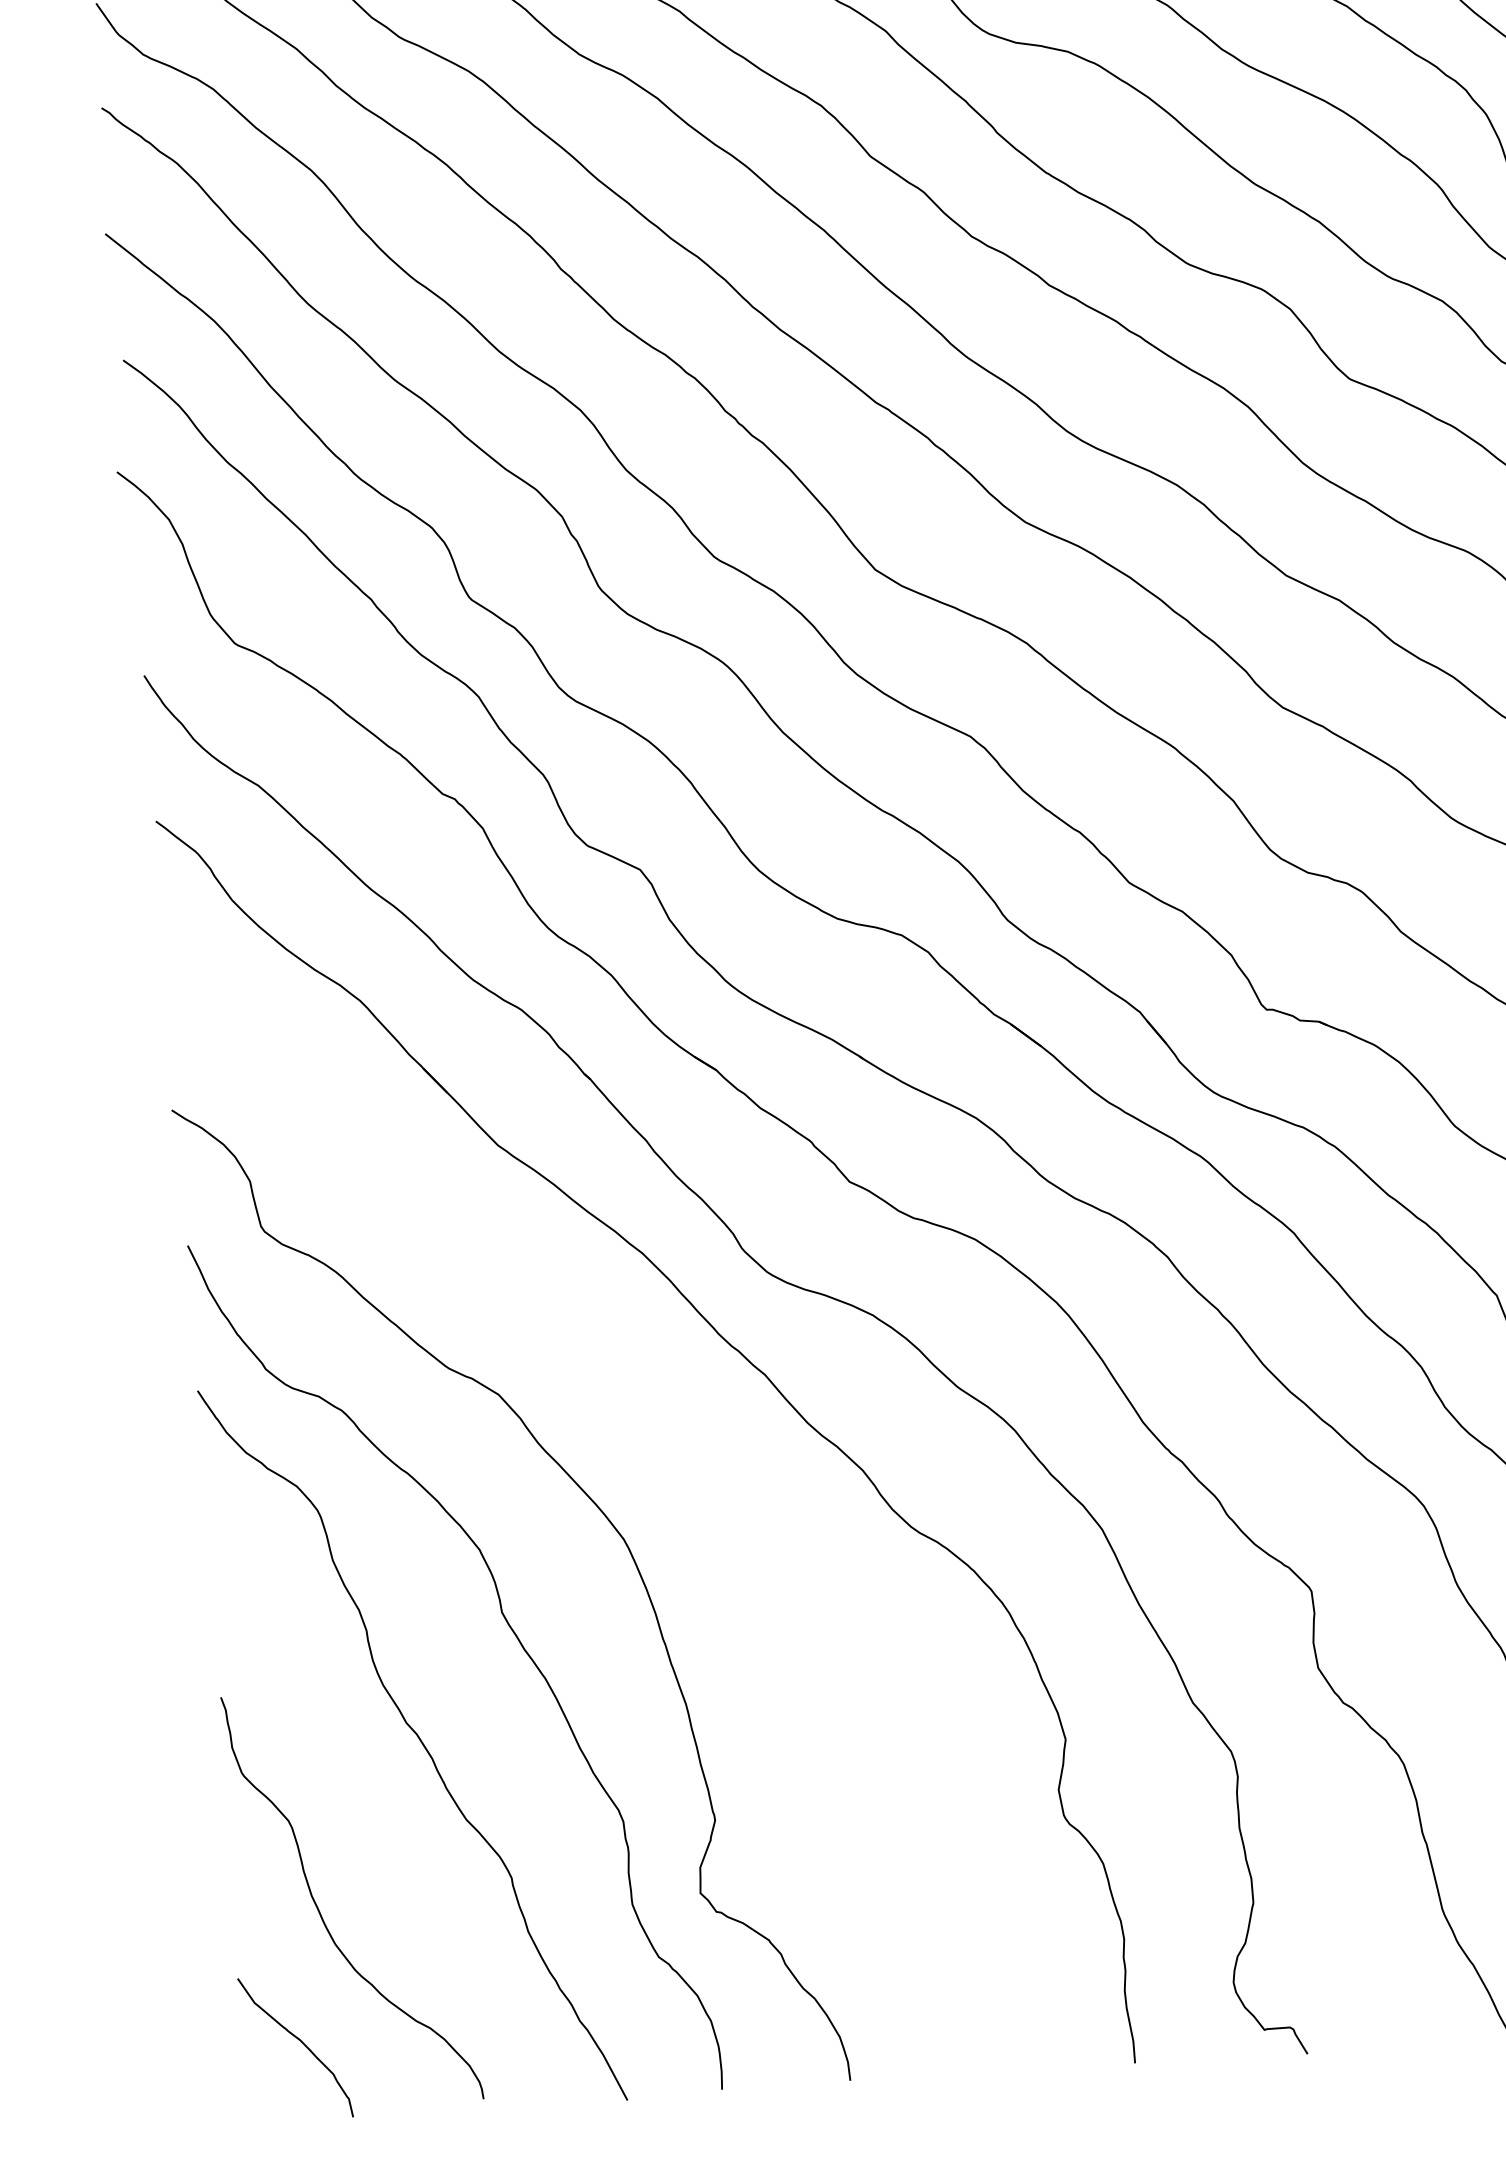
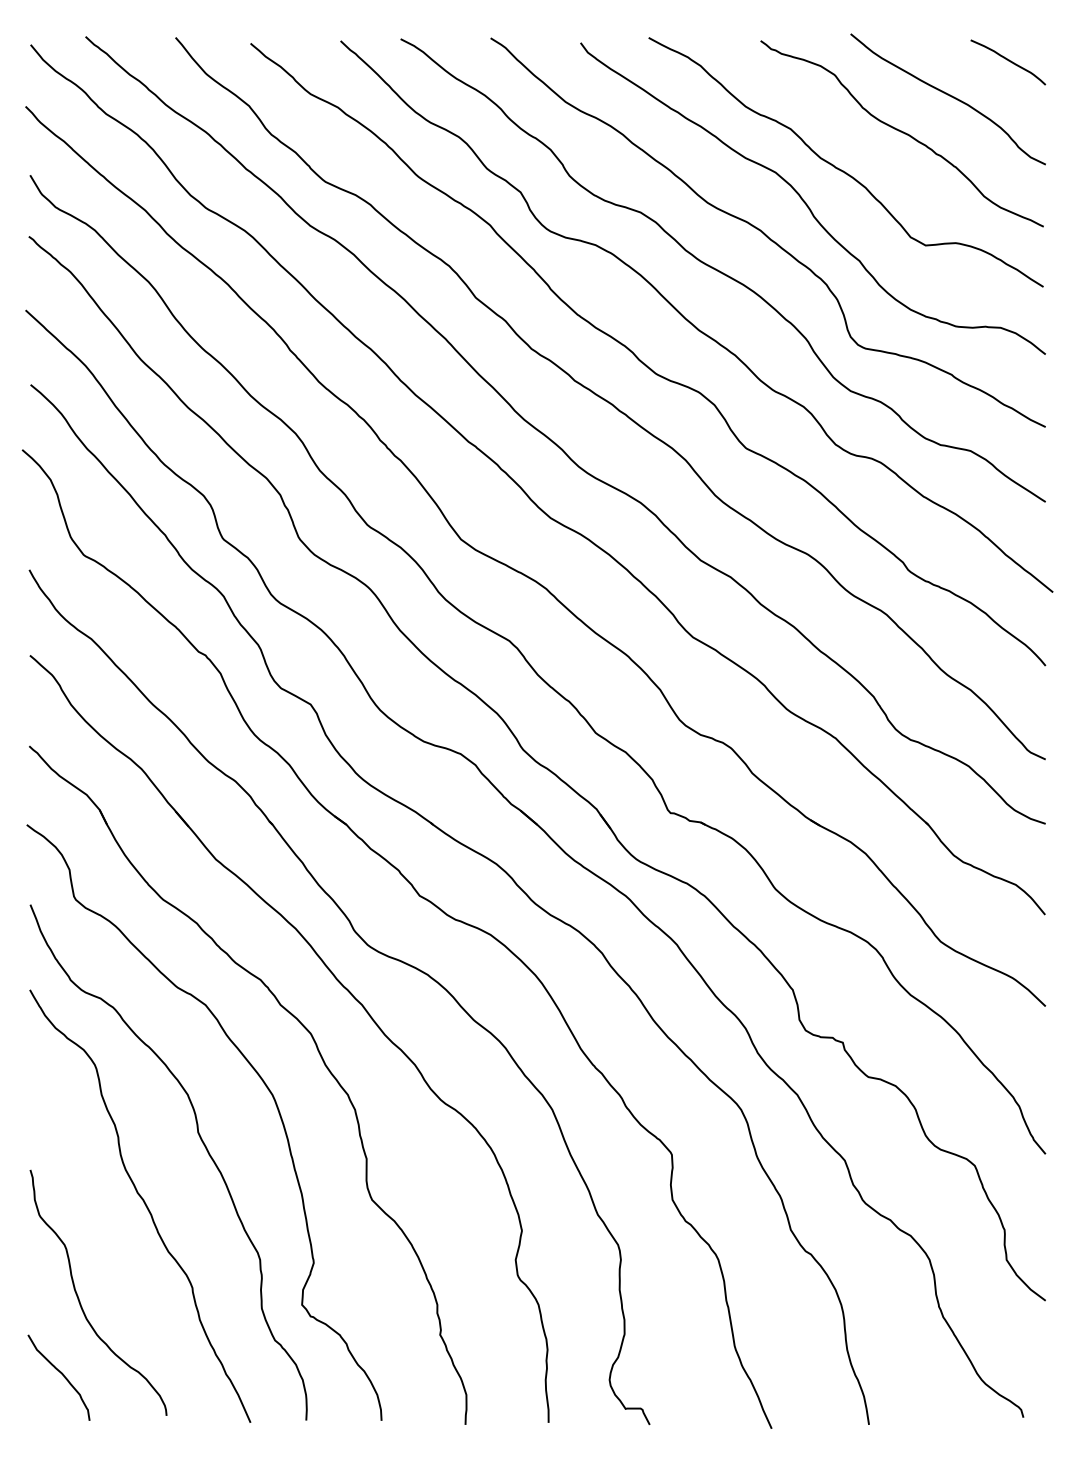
part: (696, 1463) -> (318, 1053), added

